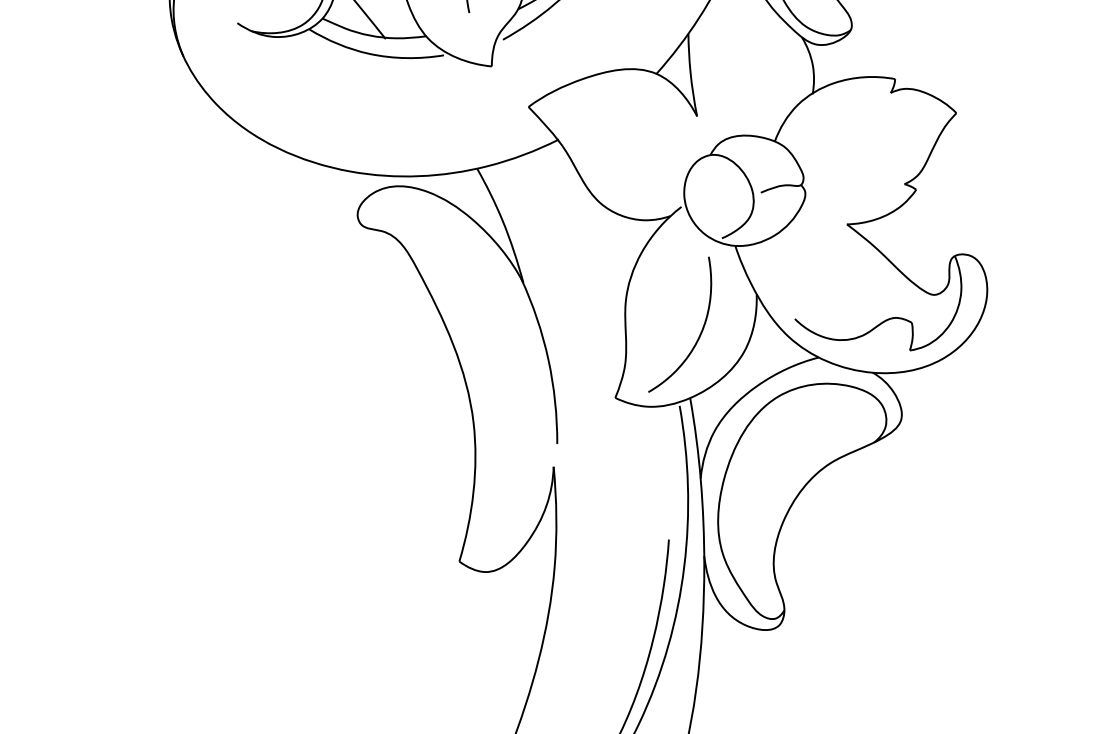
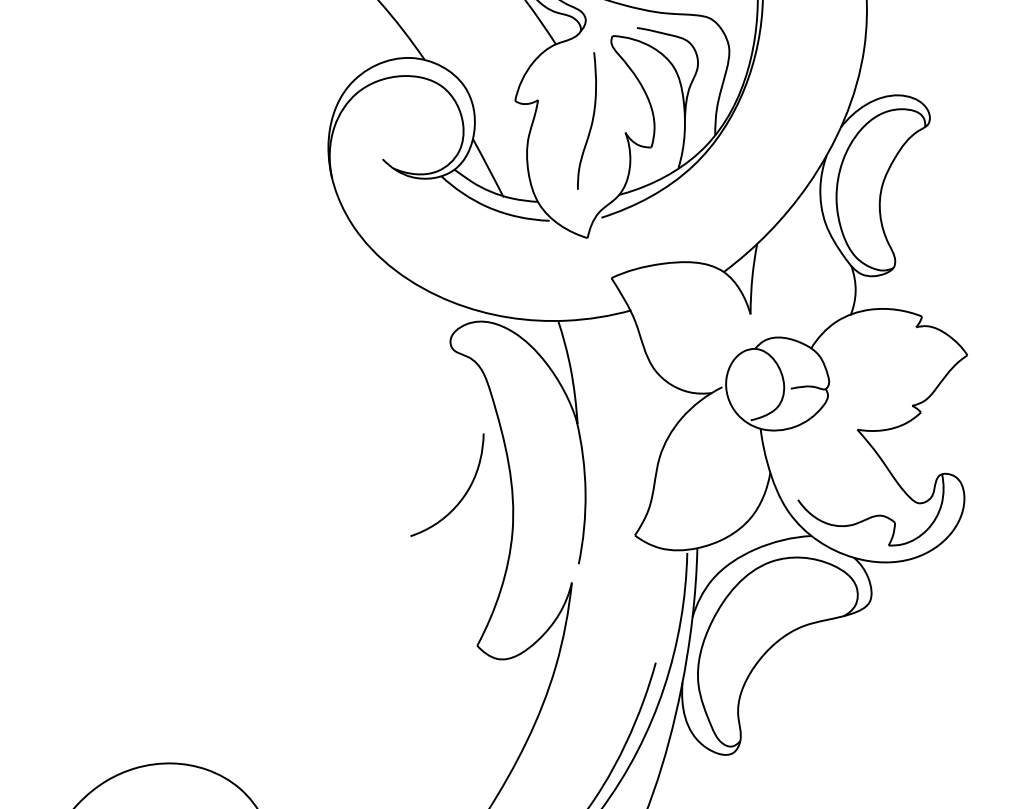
curve: (699, 332) -> (463, 495), moved

